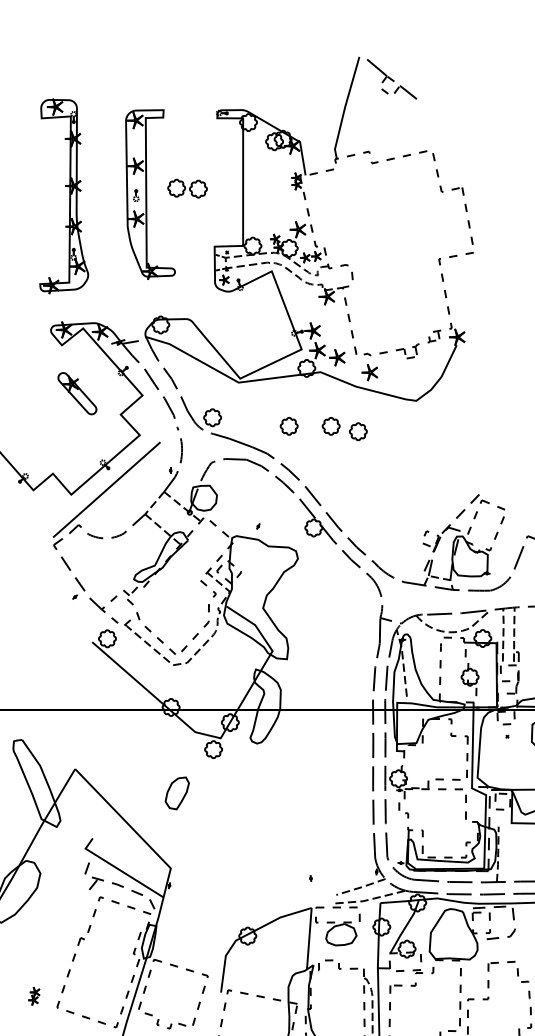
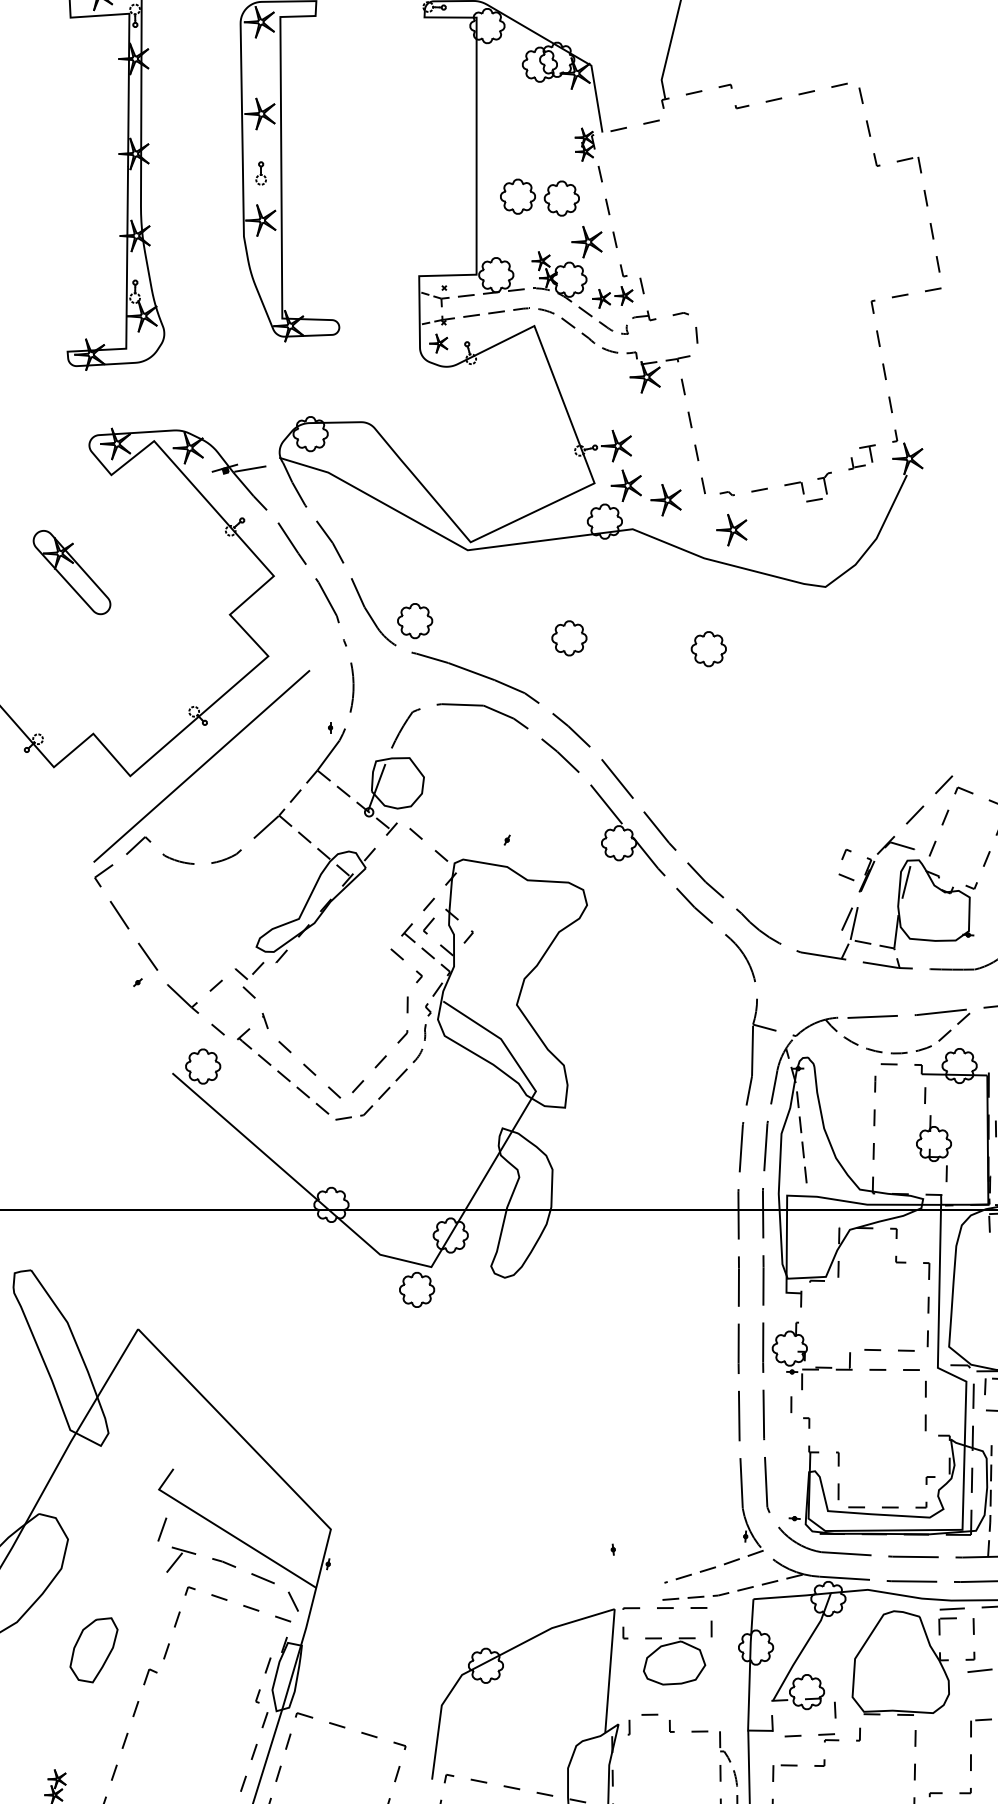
part: (187, 188) -> (539, 197), moved
part: (77, 393) -> (72, 572), moved
part: (330, 426) -> (652, 638), removed
part: (176, 793) -> (92, 1650), moved

